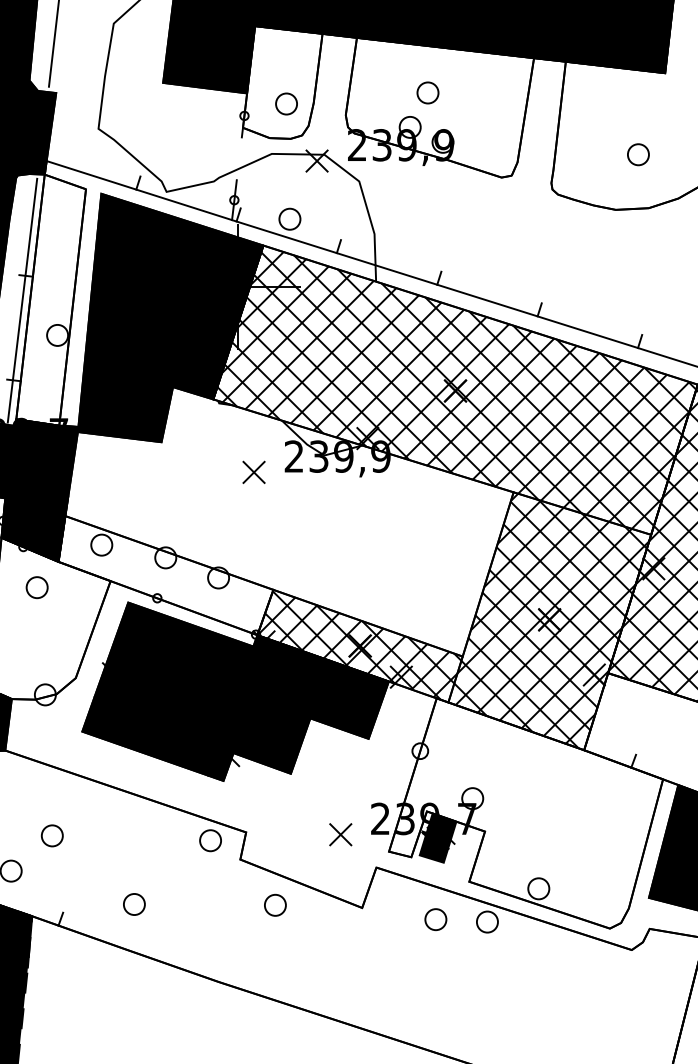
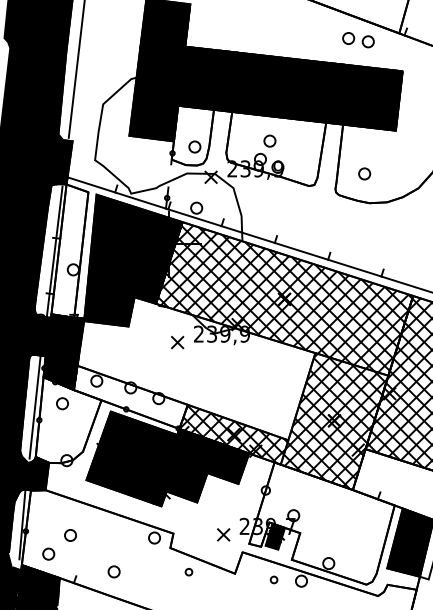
circle: (638, 153) -> (364, 173), moved
circle: (274, 903) -> (188, 571), size x0.6
circle: (434, 918) -> (273, 579), size x0.6

